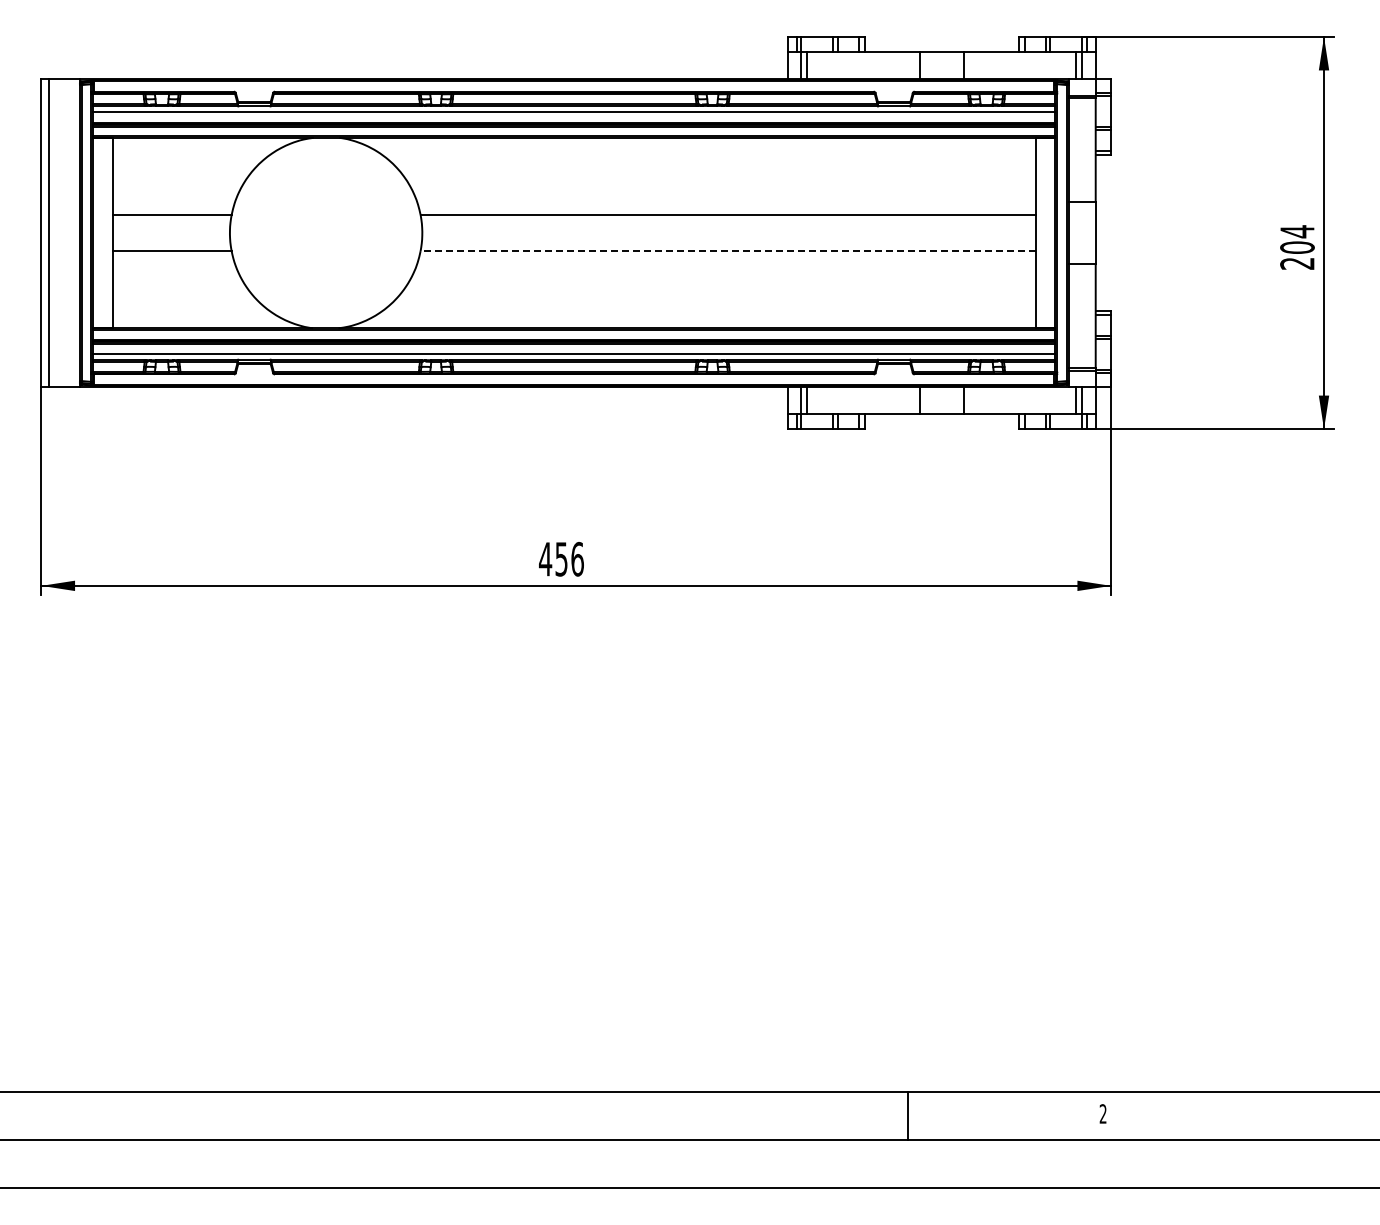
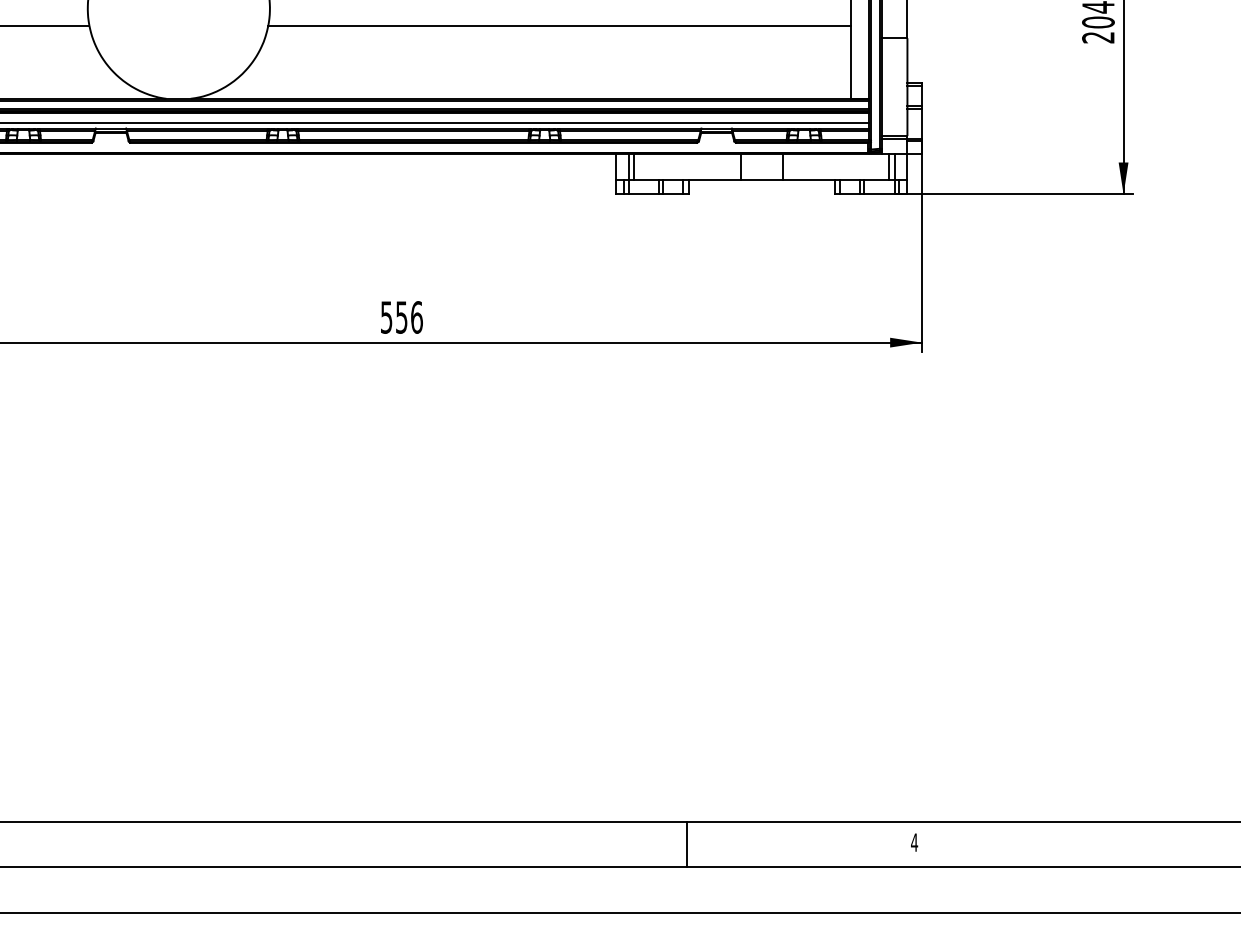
line: (728, 251) -> (559, 26), dashed -> solid
text: (545, 559) -> (386, 317), 456 -> 556
text: (1102, 1113) -> (913, 842), 2 -> 4
line: (907, 1115) -> (686, 844), moved

